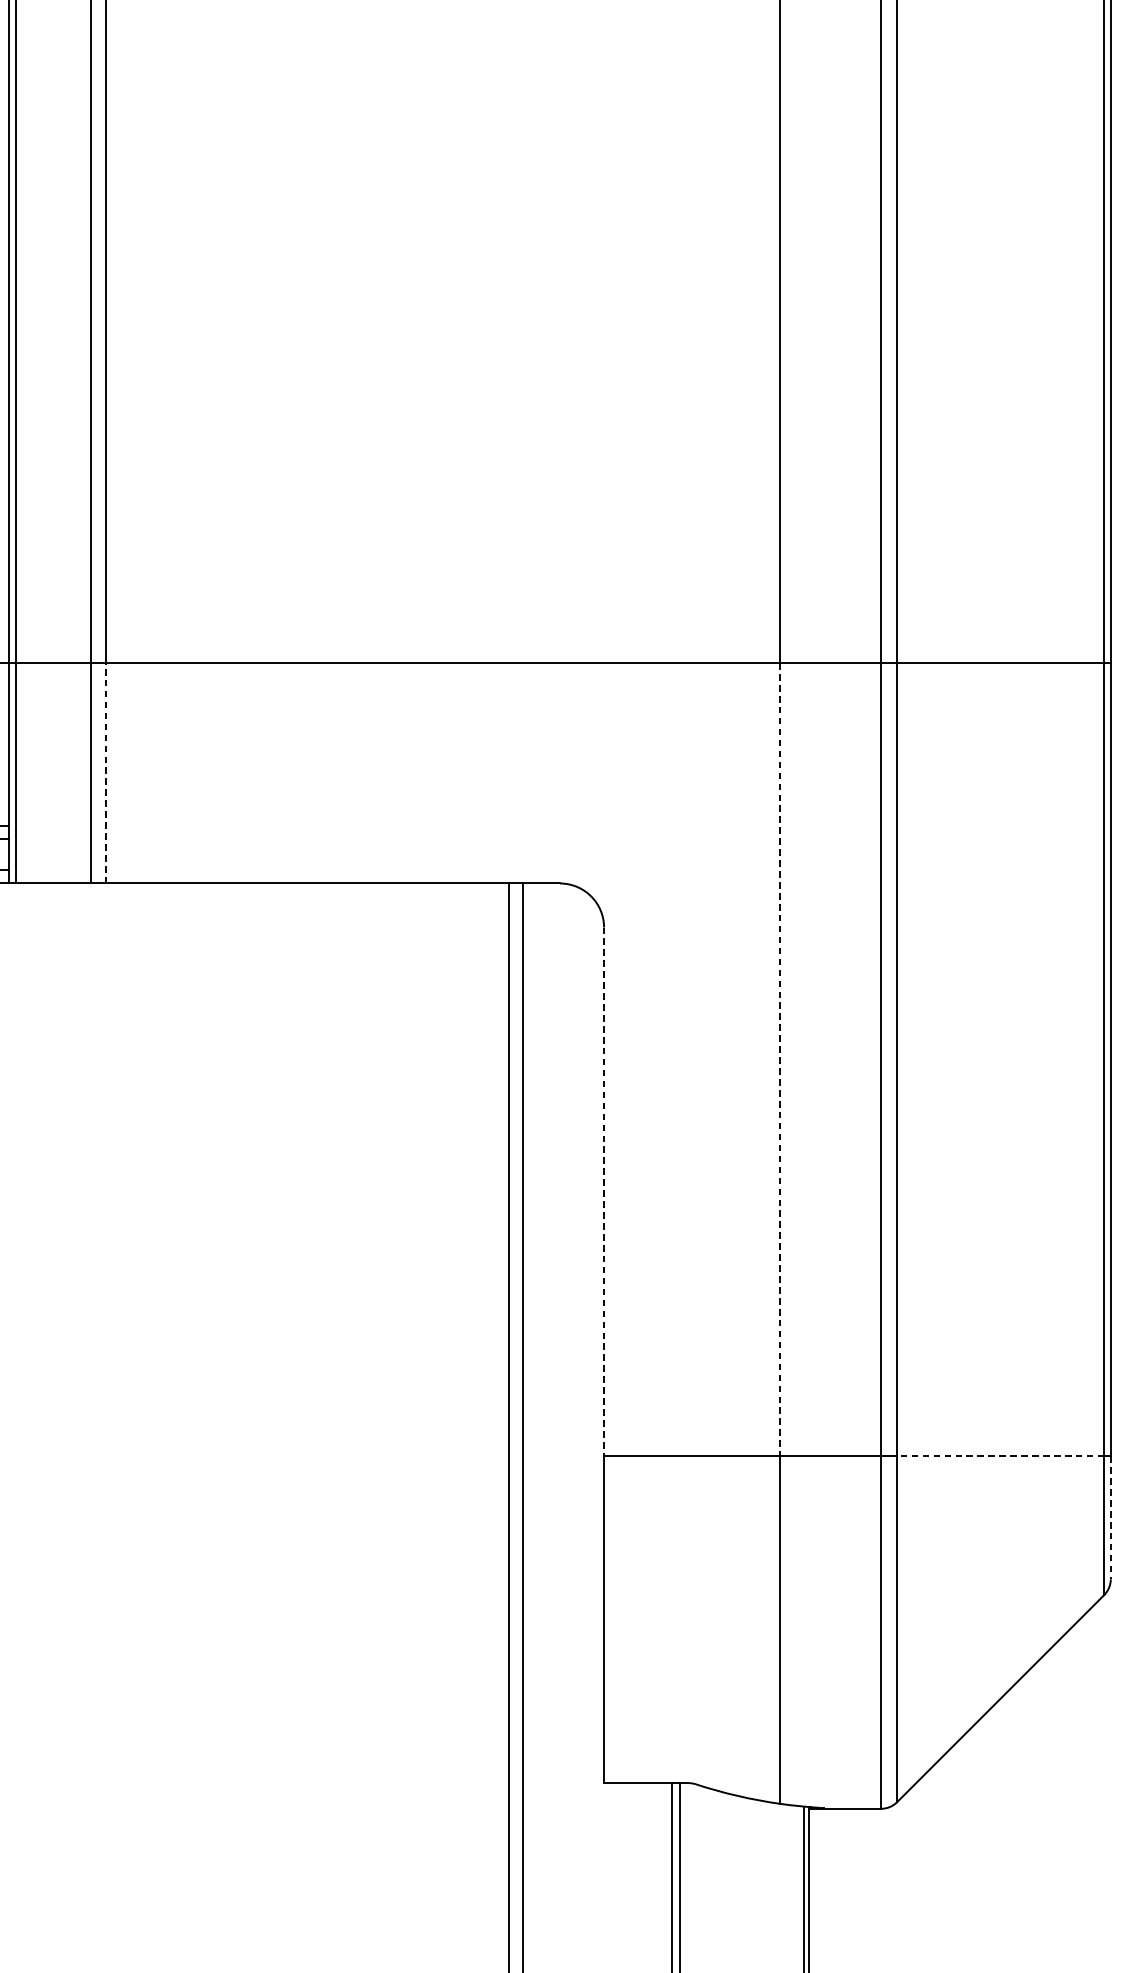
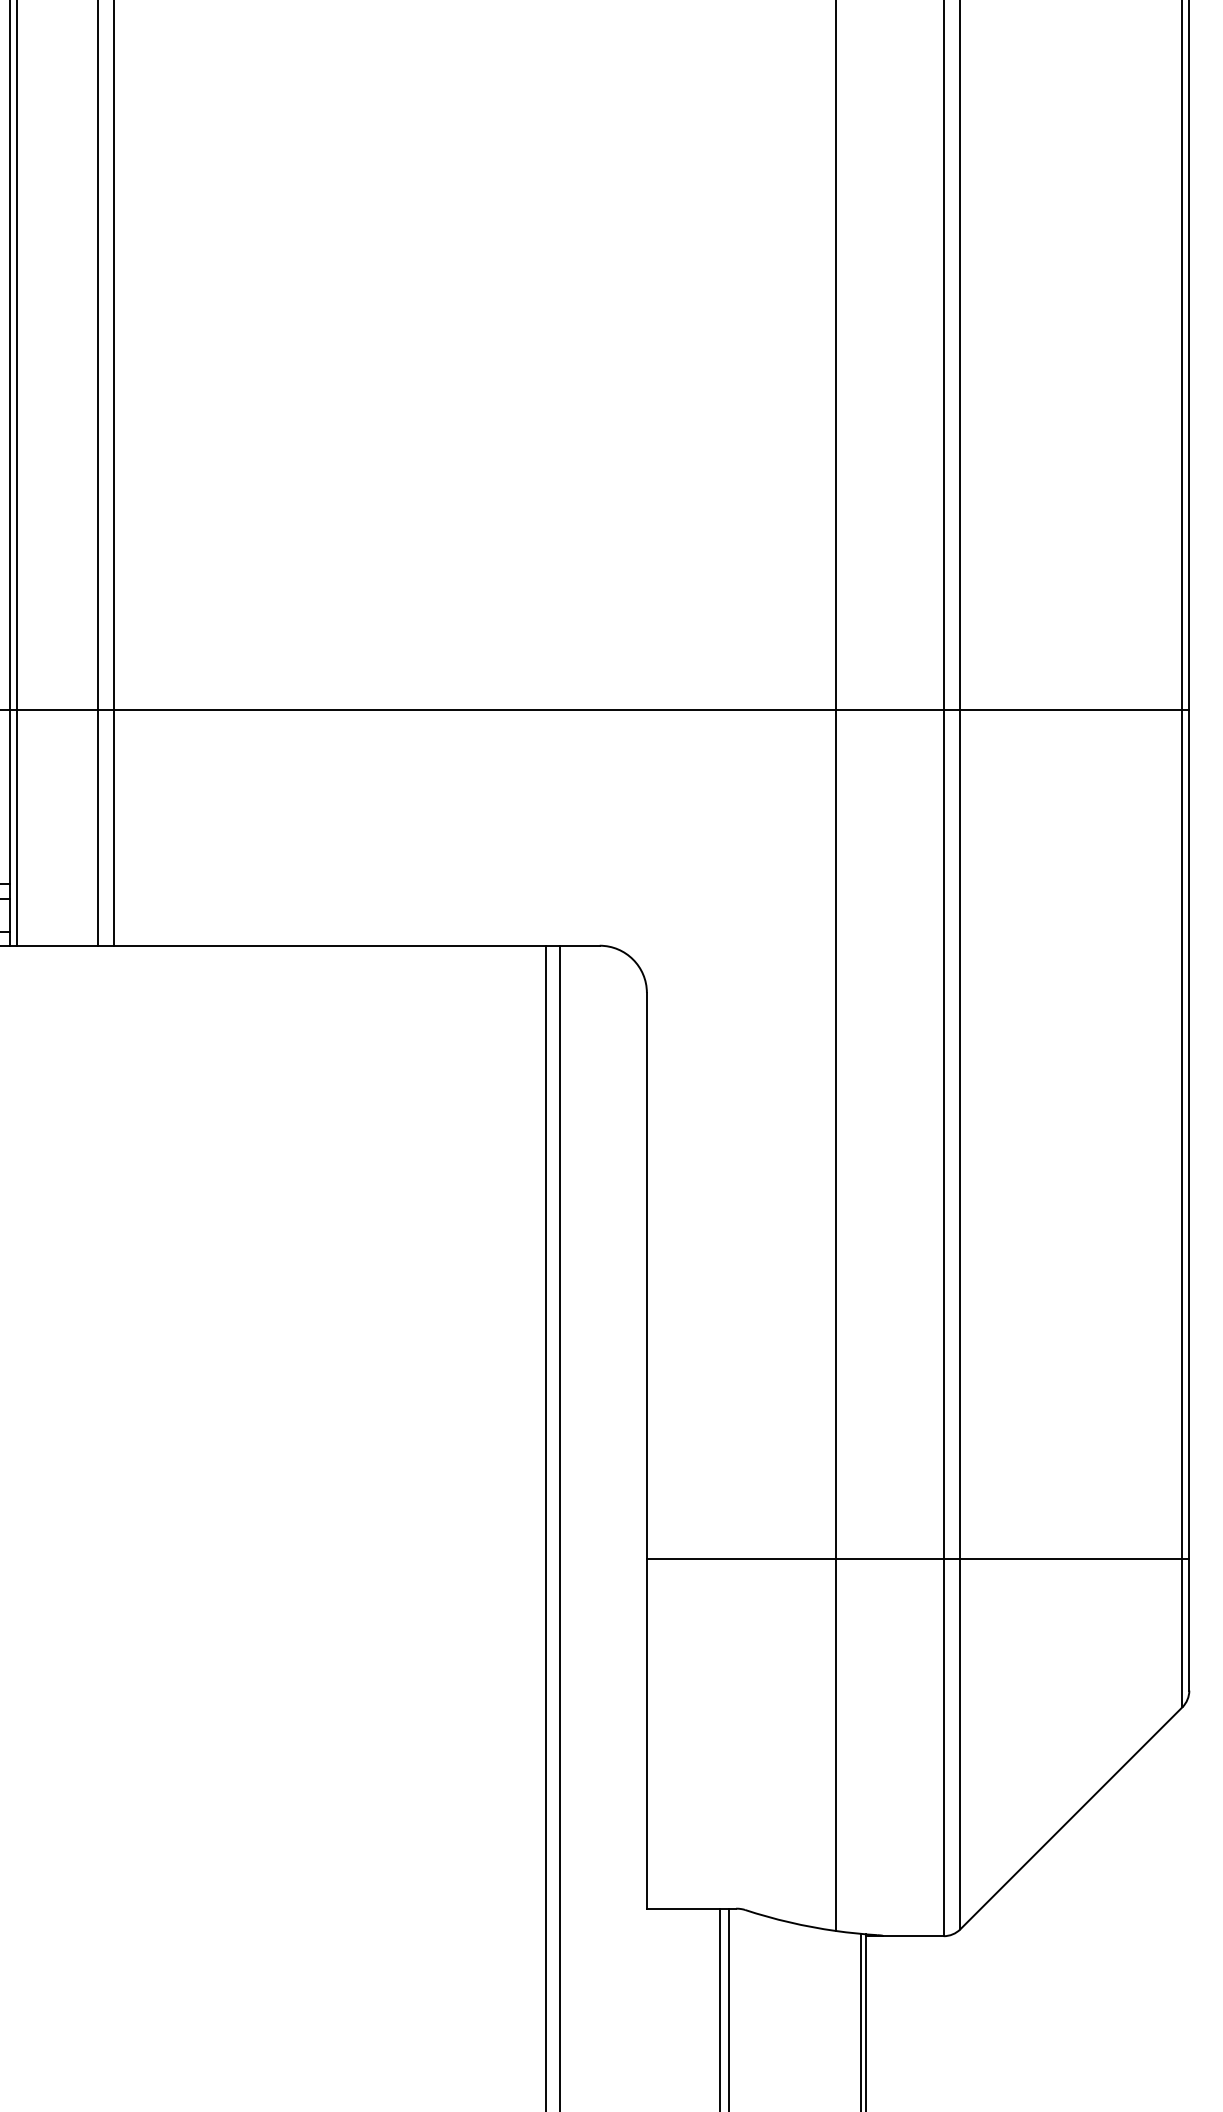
line: (106, 773) -> (114, 827), dashed -> solid
line: (780, 1059) -> (835, 1134), dashed -> solid
line: (603, 1191) -> (646, 1275), dashed -> solid
line: (999, 1455) -> (1070, 1558), dashed -> solid
line: (1110, 1517) -> (1189, 1624), dashed -> solid

